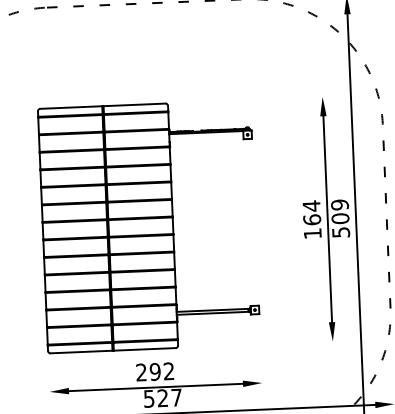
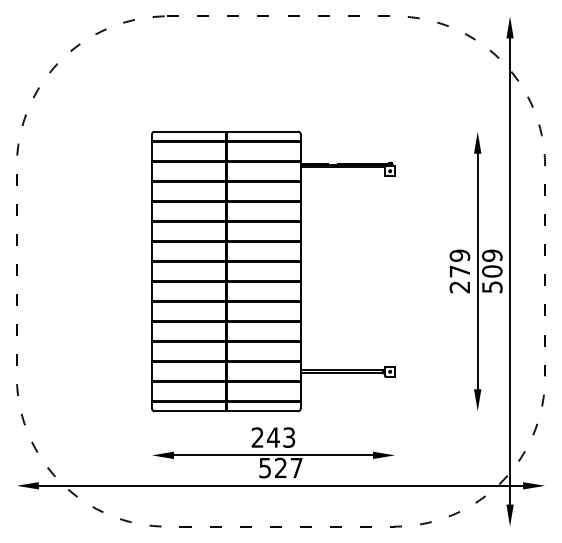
text: (311, 219) -> (459, 271), 164 -> 279
text: (161, 371) -> (280, 437), 292 -> 243

